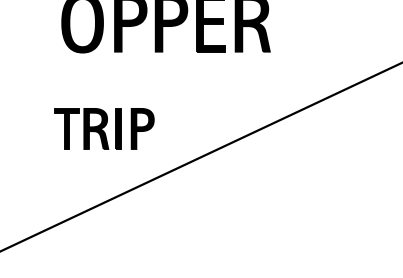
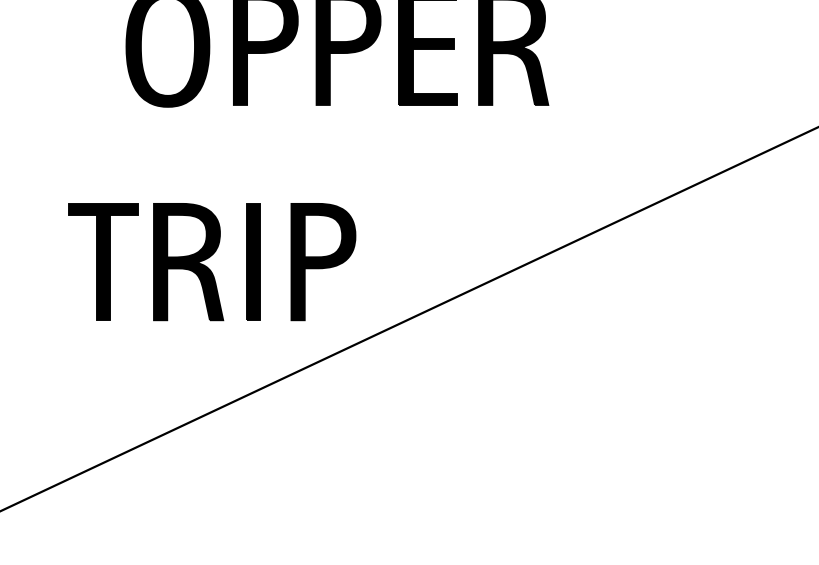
part: (104, 128) -> (212, 261), size x1.43

